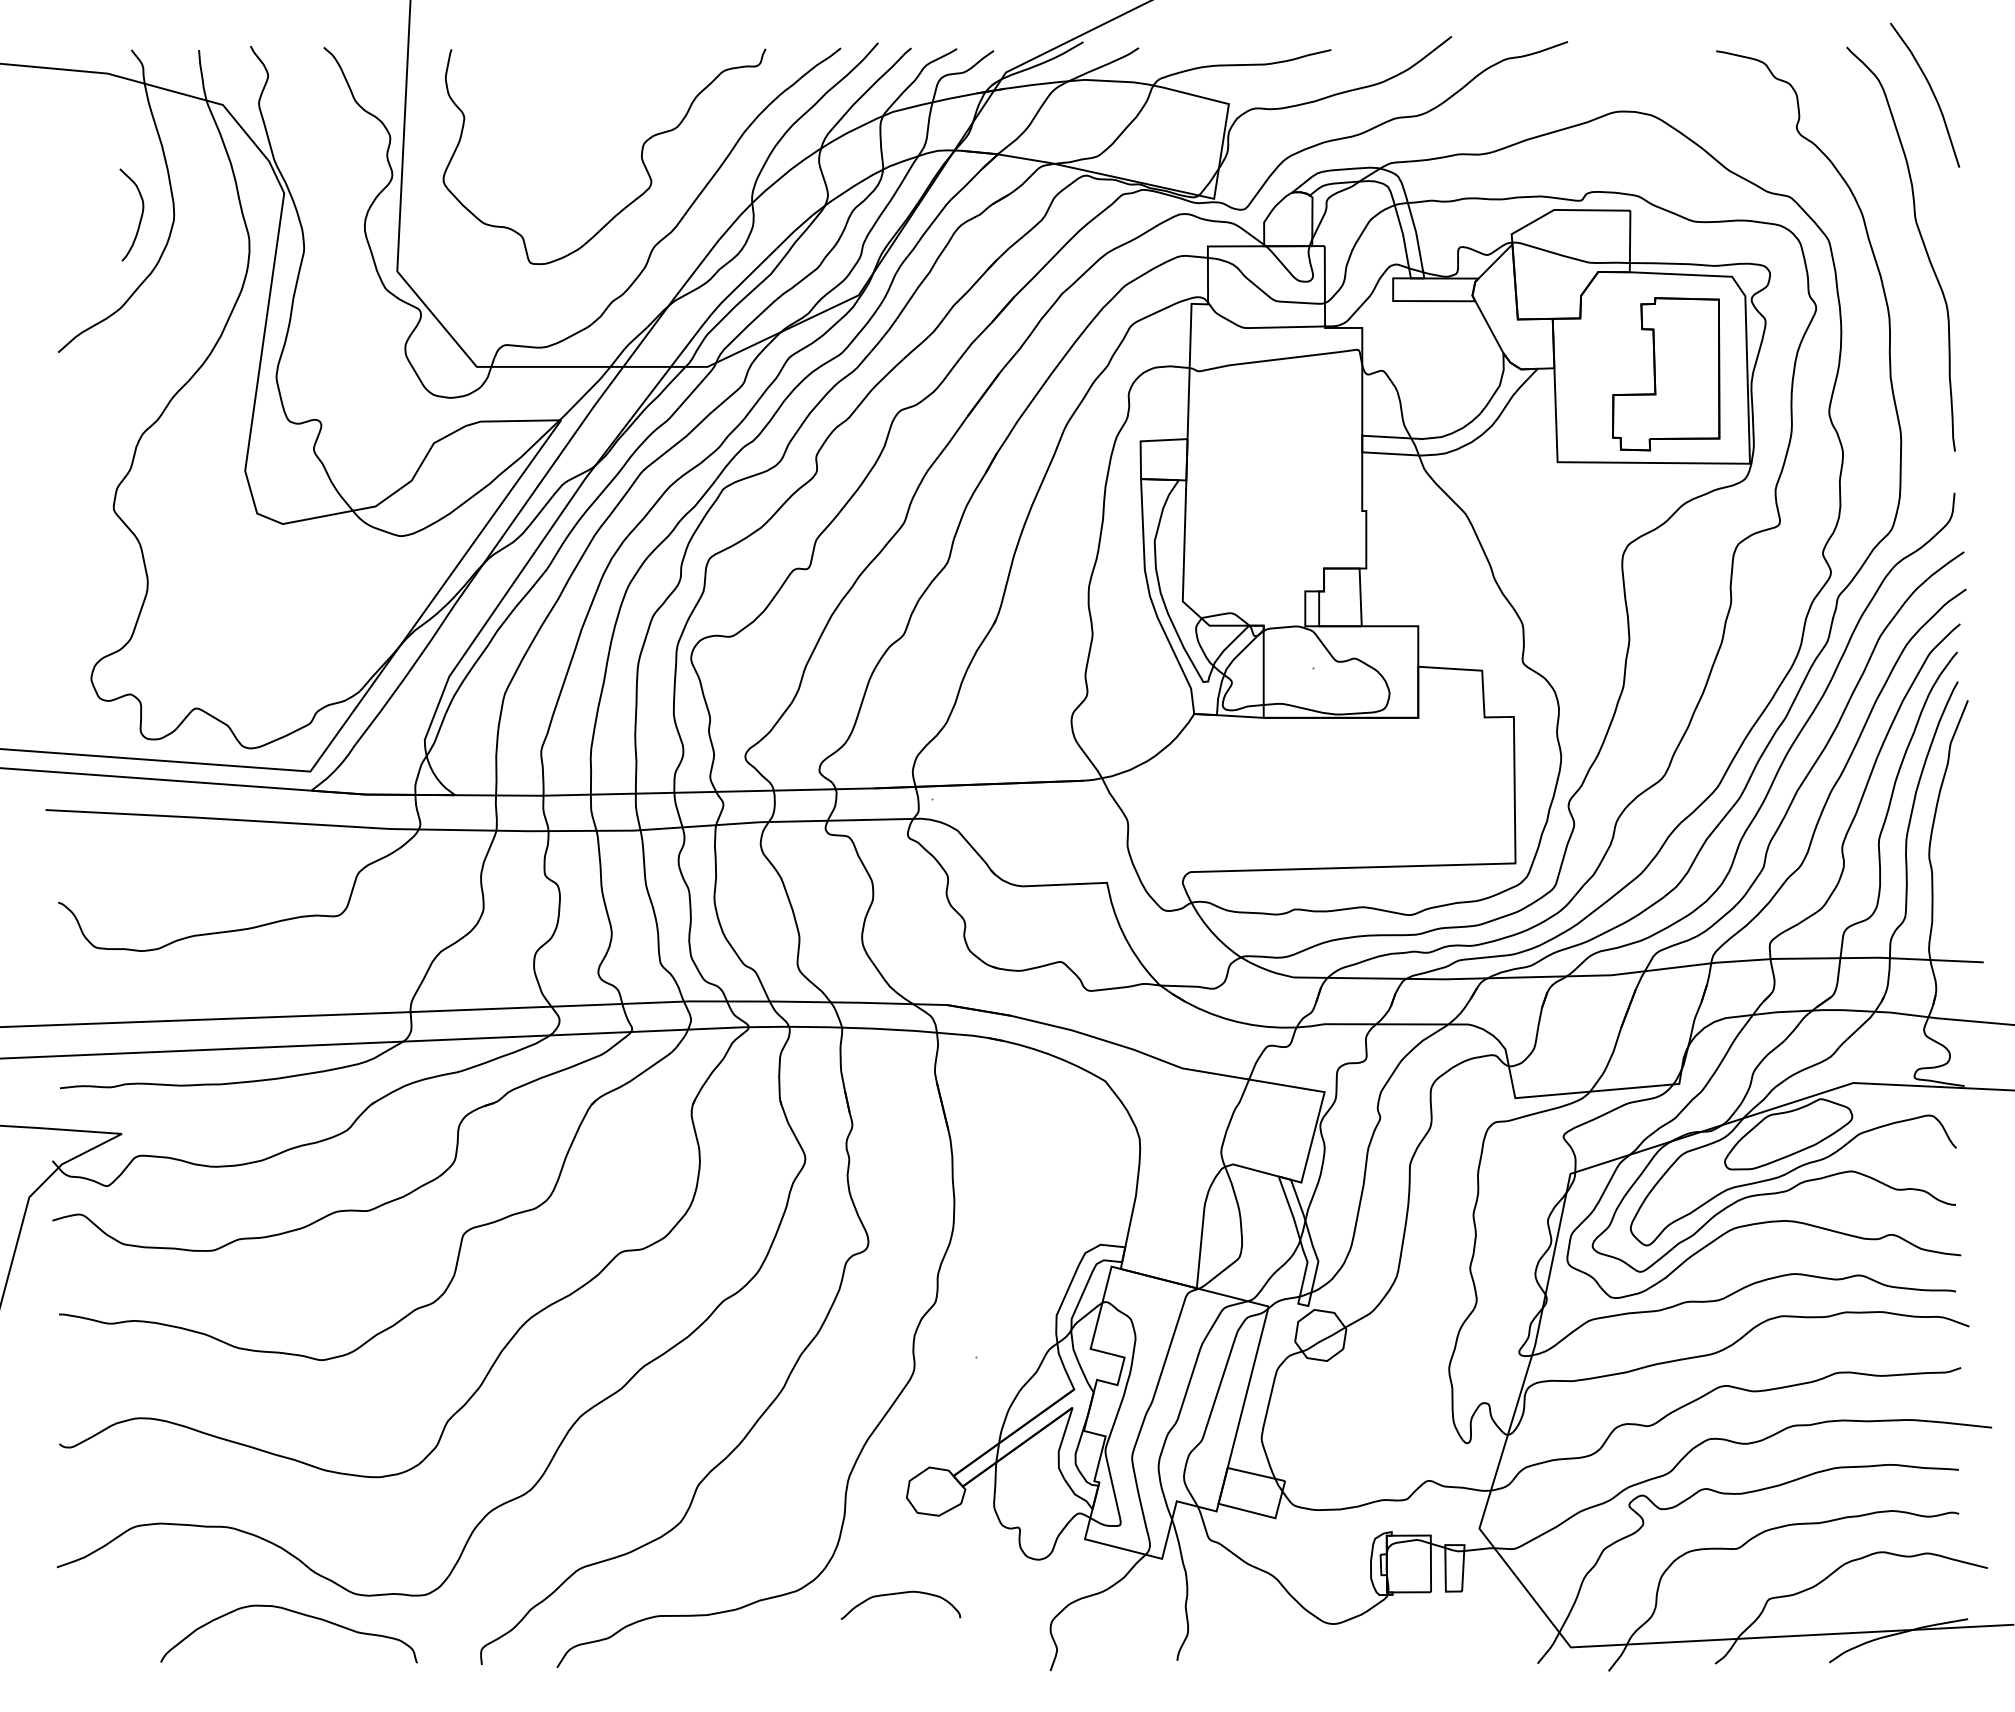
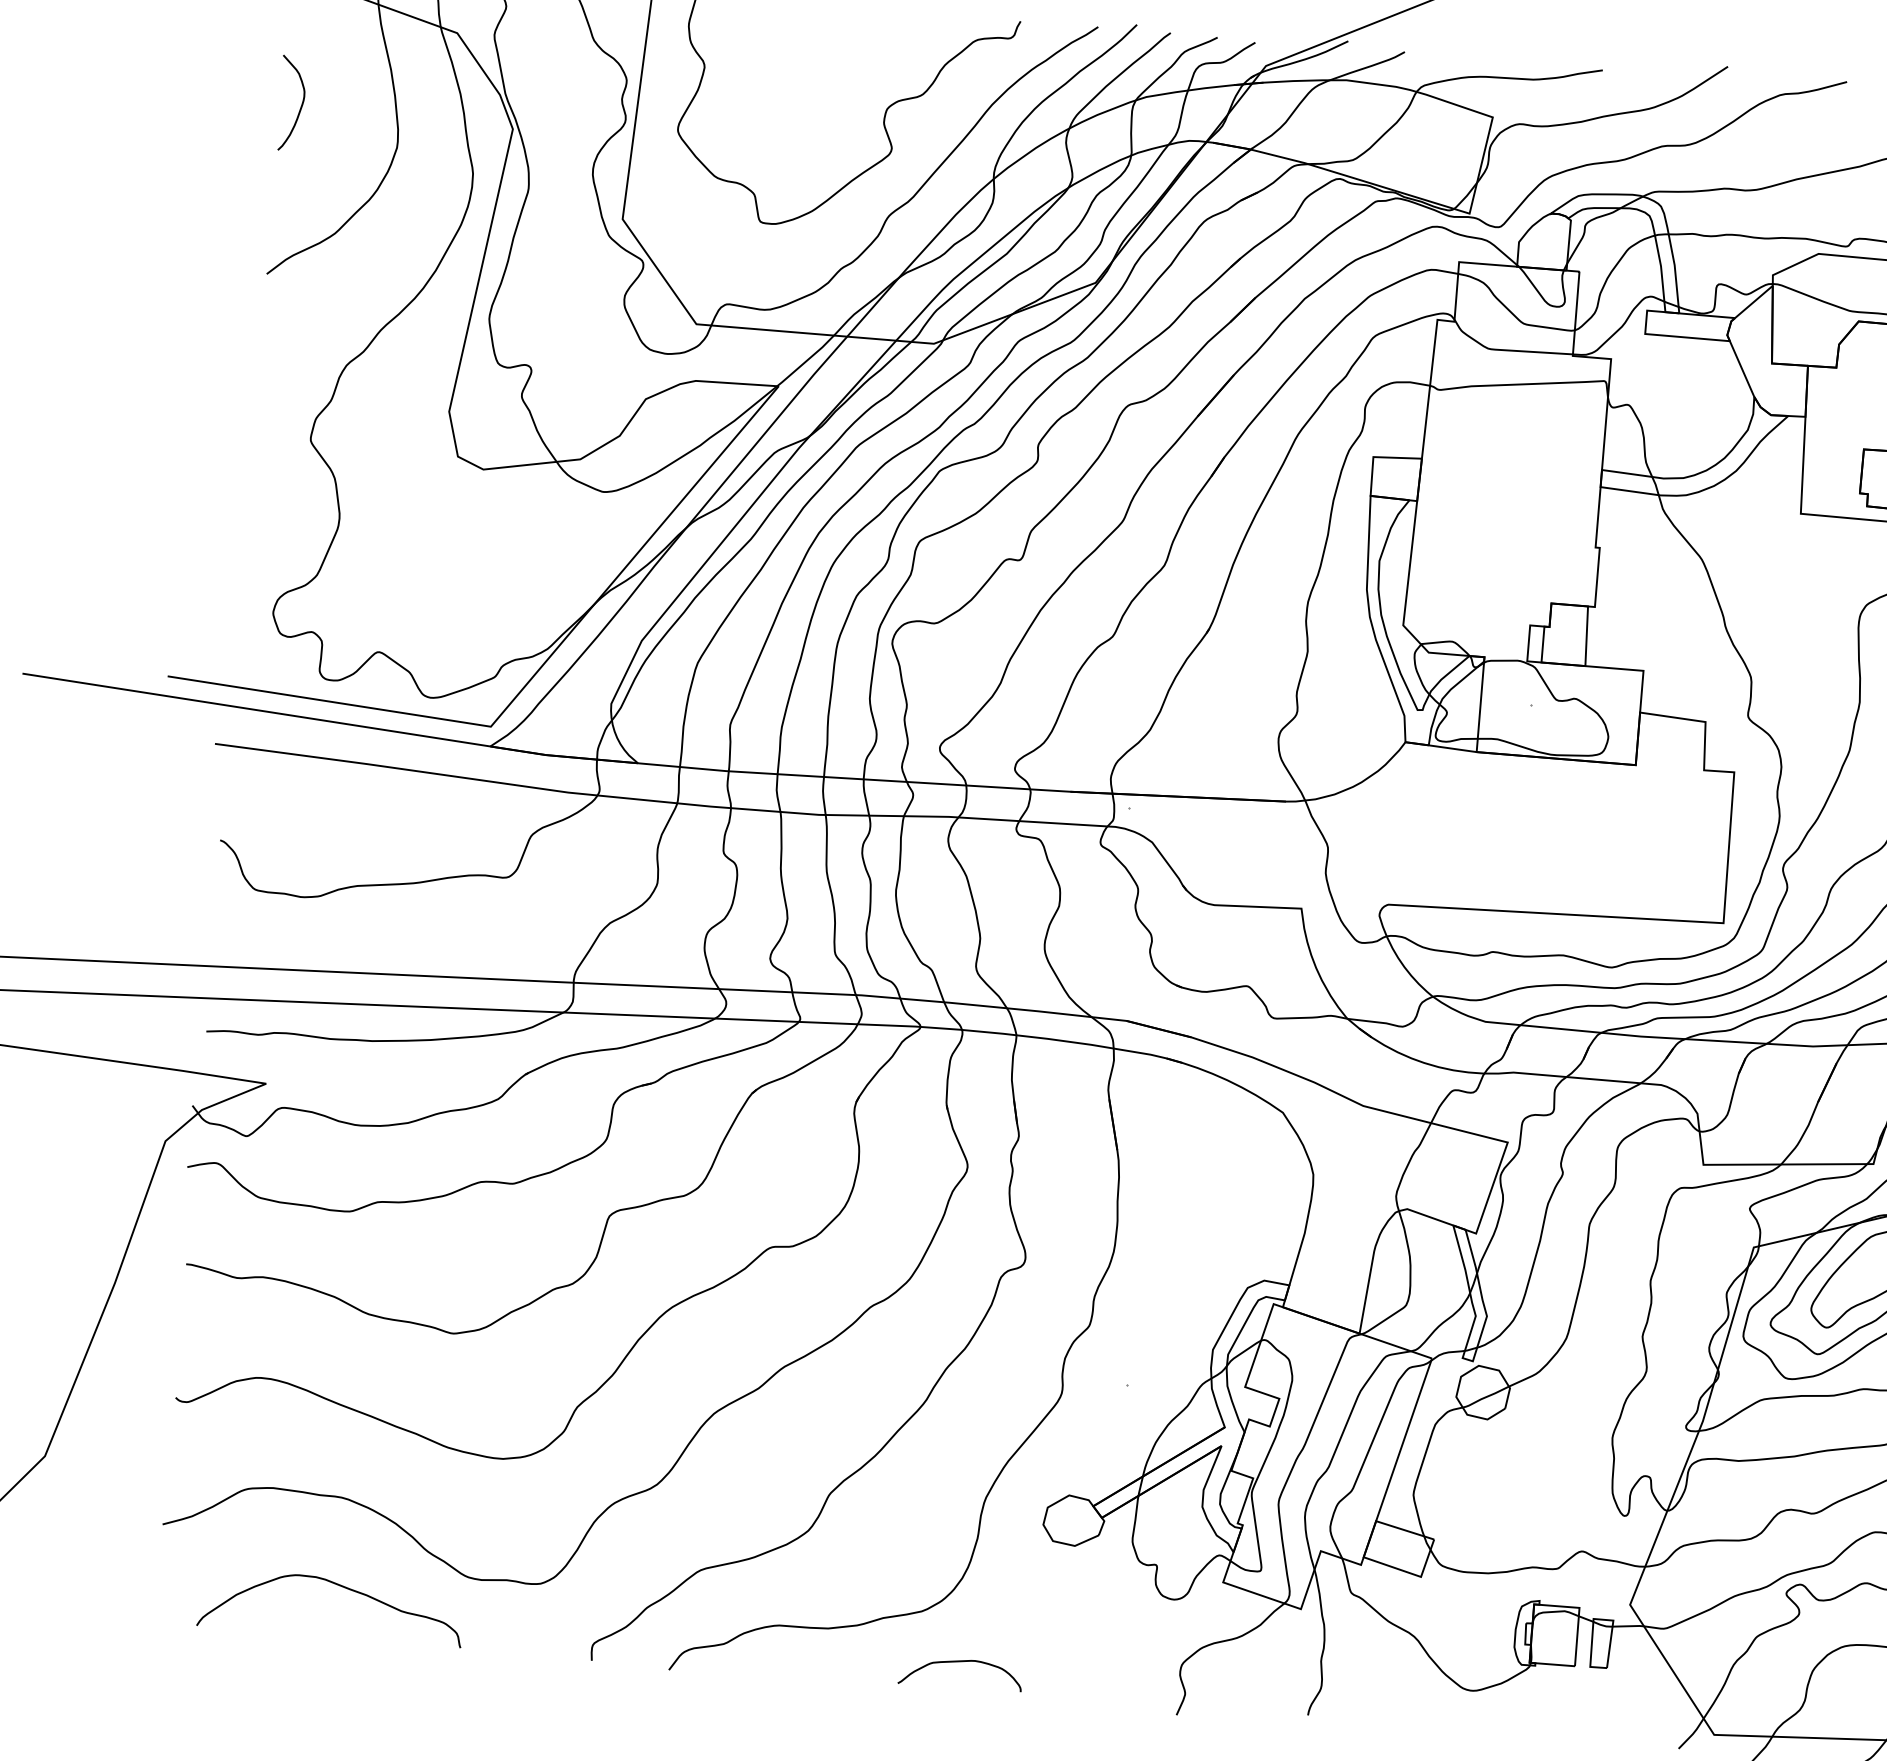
curve: (140, 216) -> (300, 105), moved
curve: (899, 1594) -> (960, 1662), moved
curve: (292, 1612) -> (336, 1585), moved

